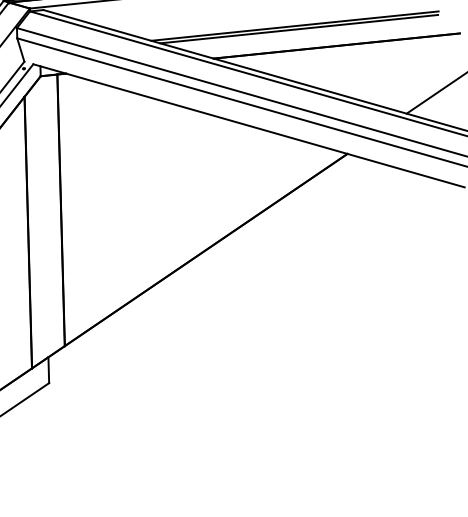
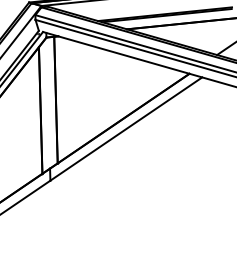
line: (212, 271) -> (126, 128), added

